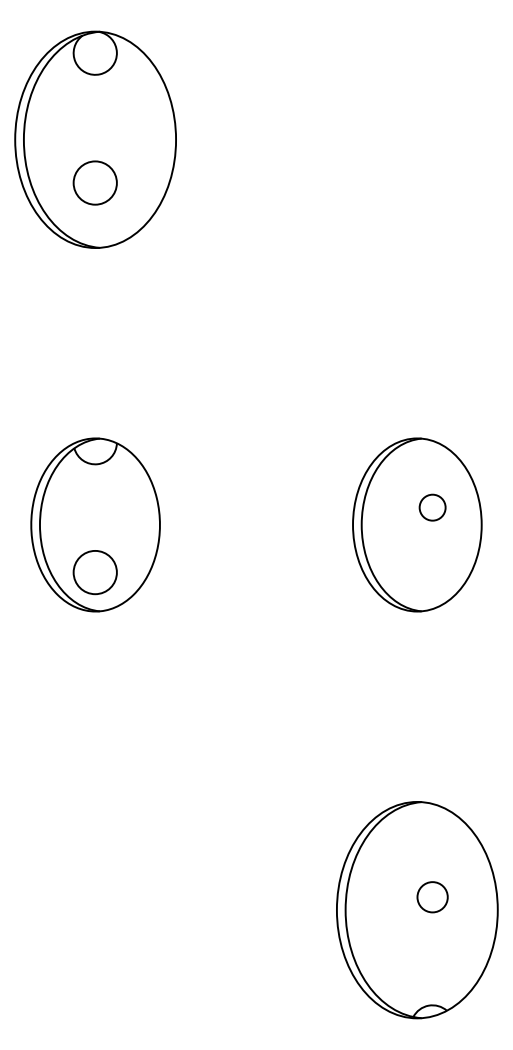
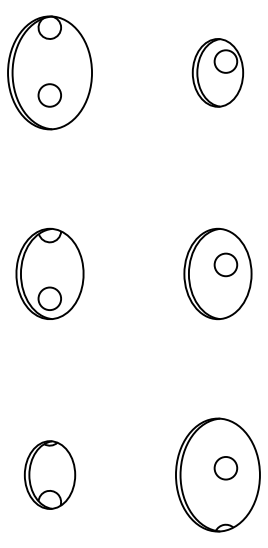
part: (416, 139) -> (217, 72), added
circle: (431, 506) -> (225, 264), size x1.67
circle: (431, 897) -> (225, 468), size x1.43
part: (94, 909) -> (49, 474), added

